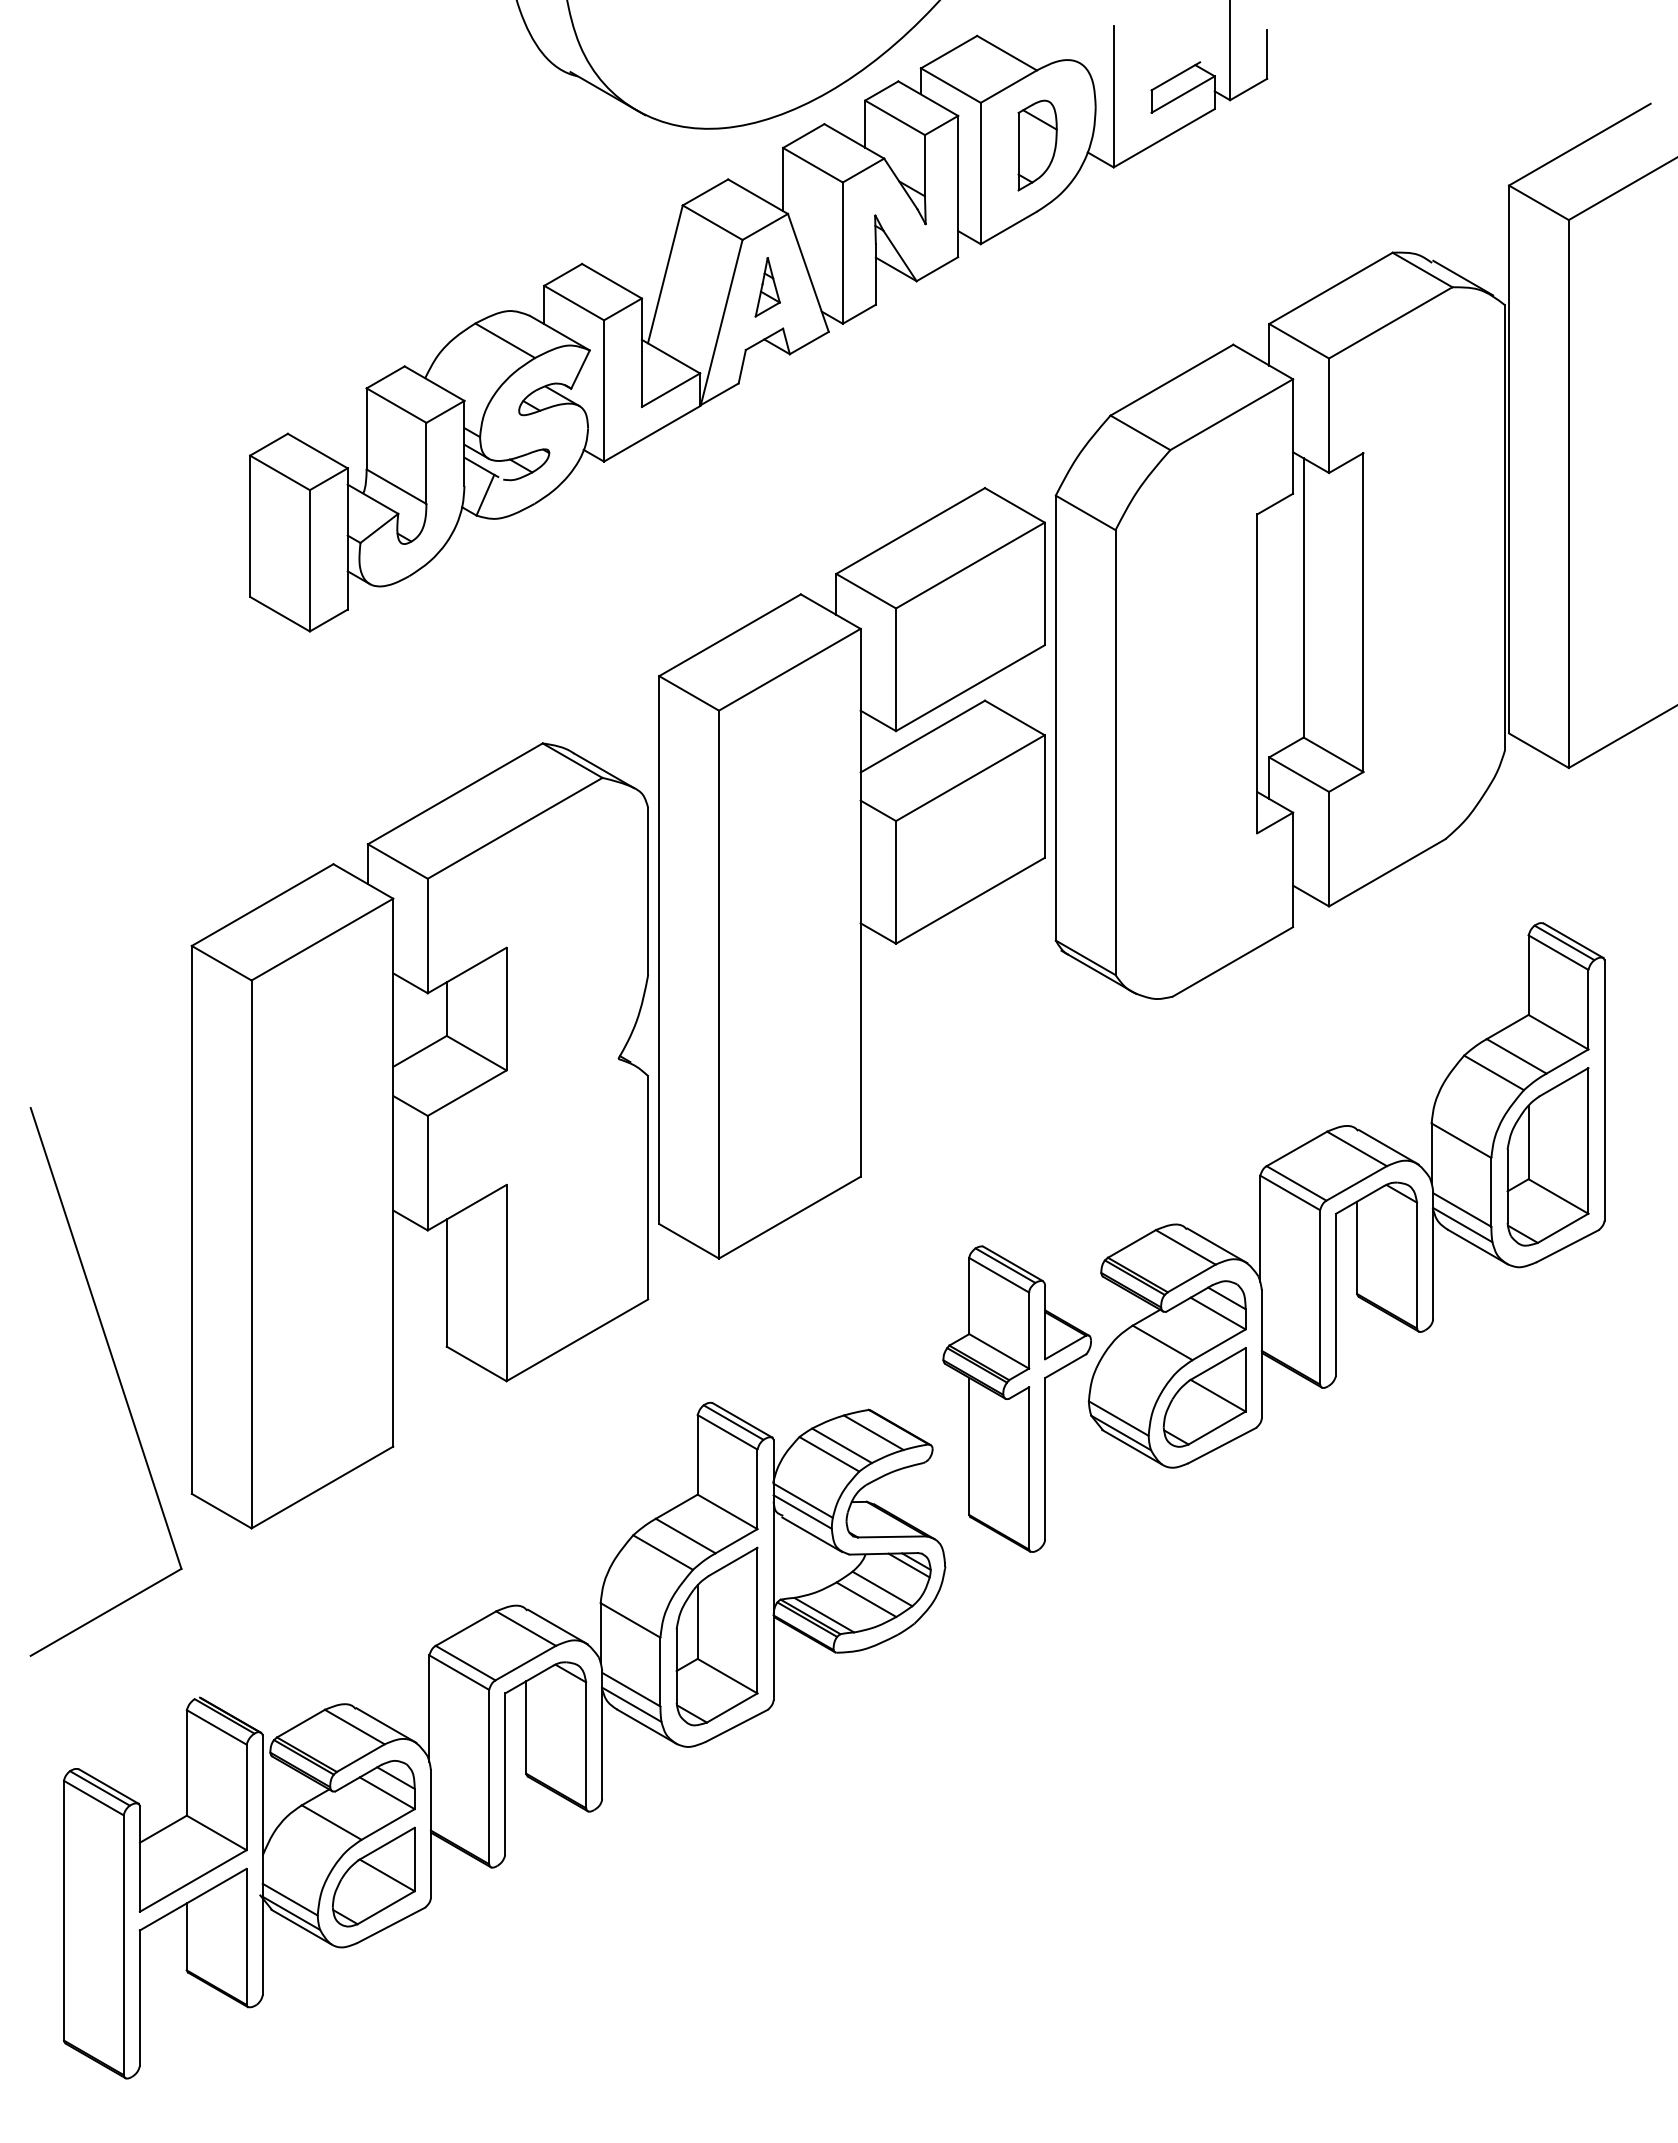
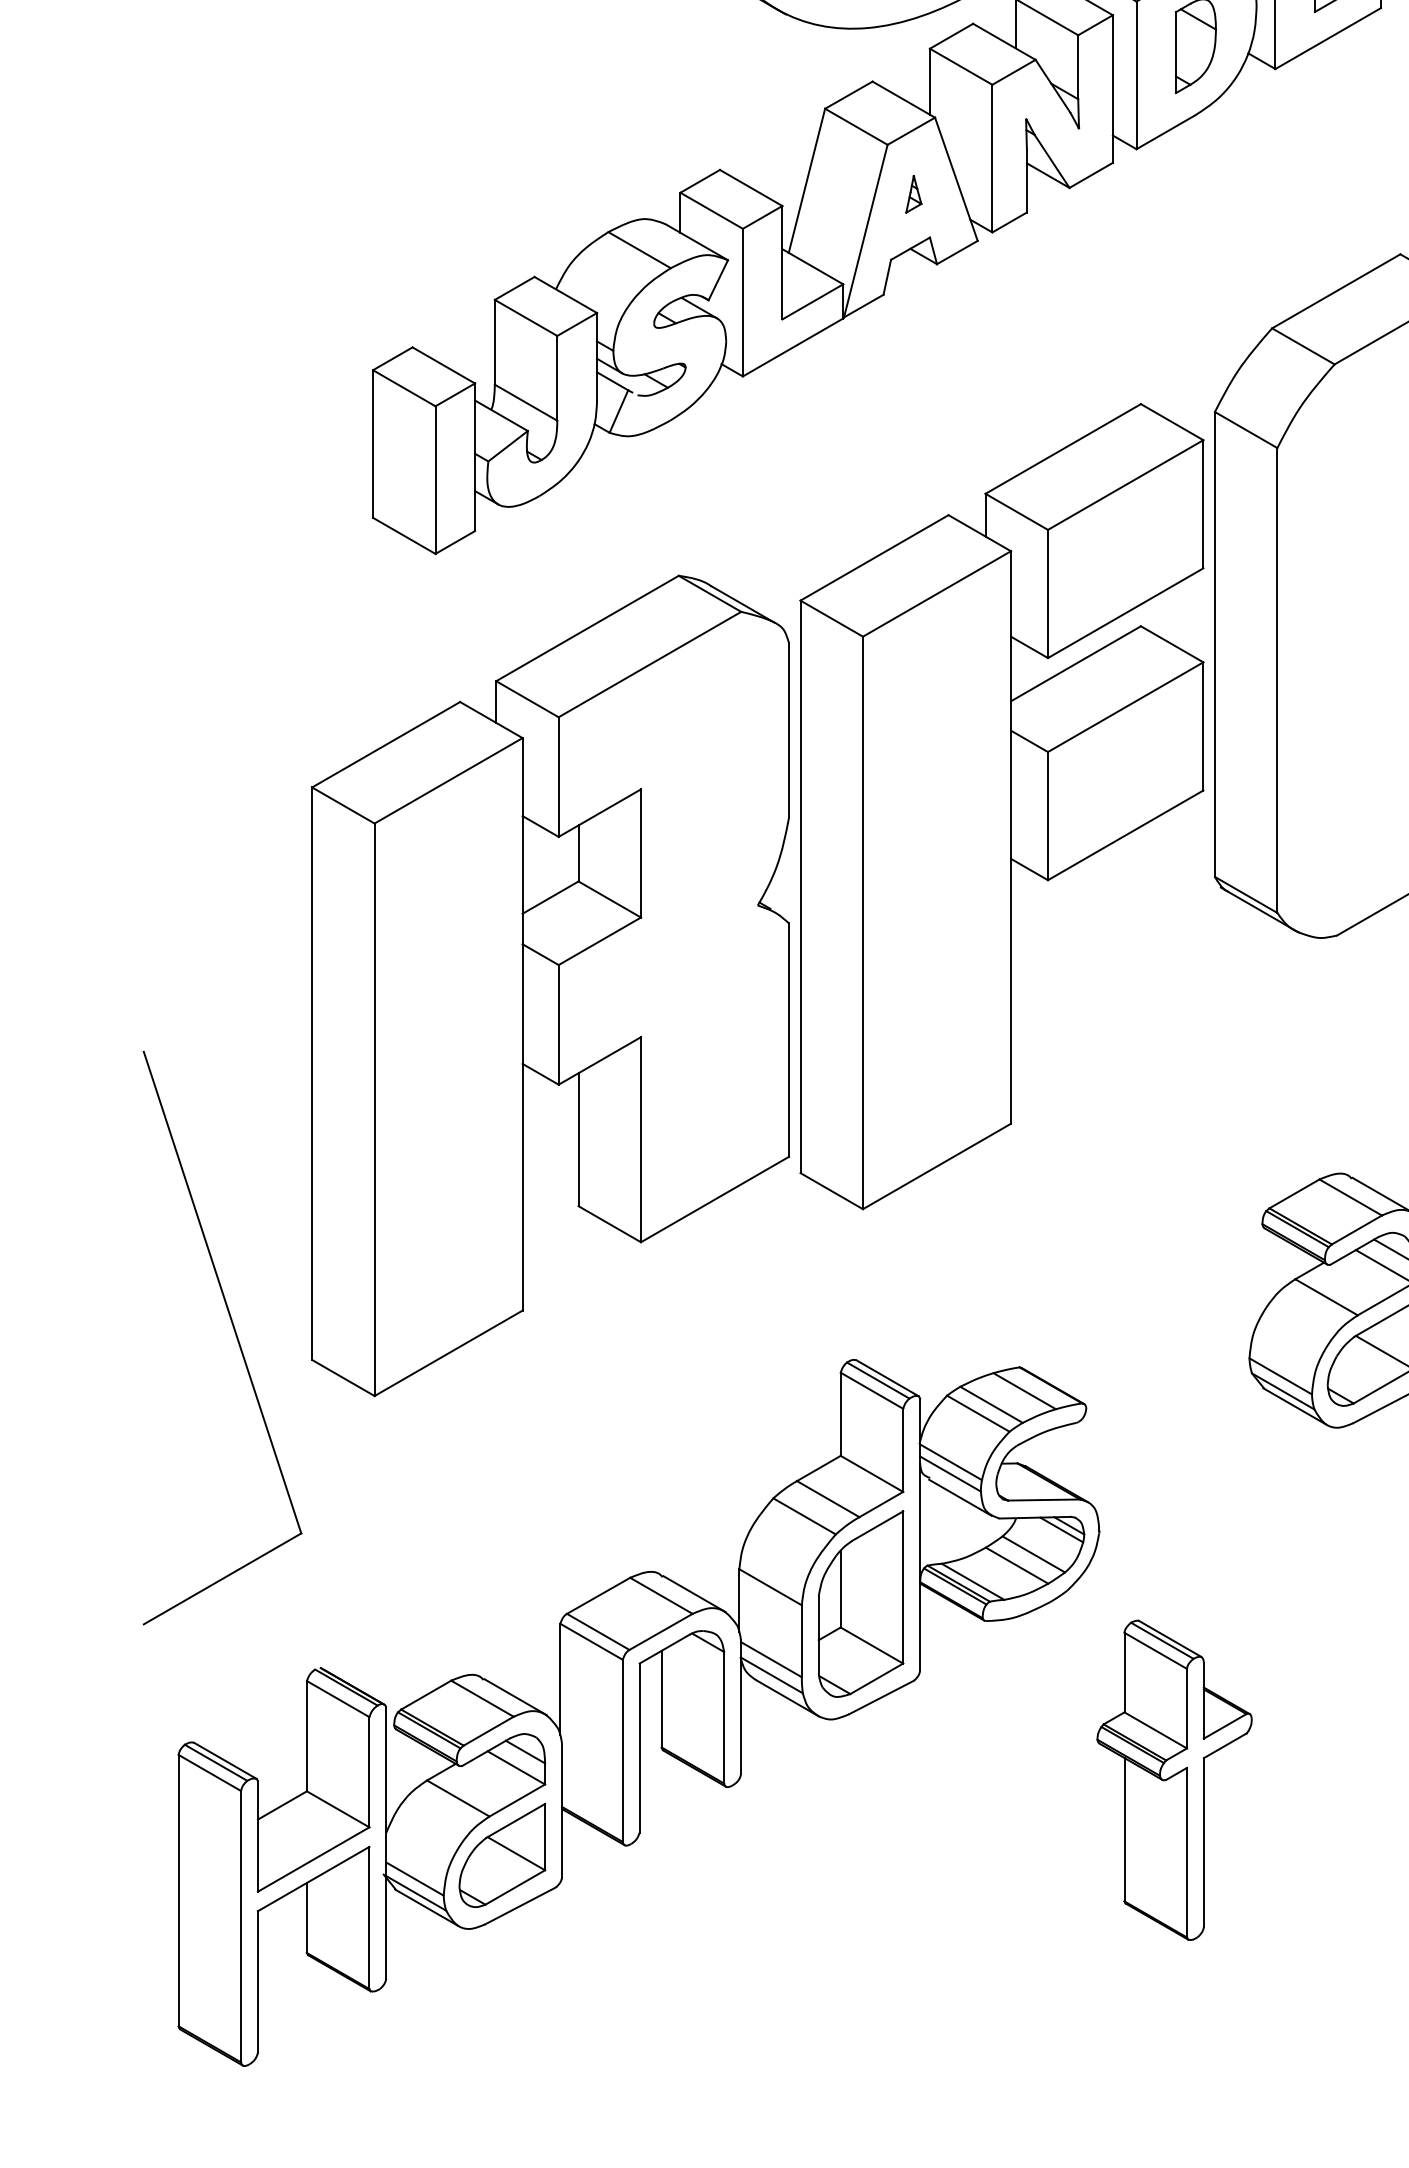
part: (767, 287) -> (913, 194), size x0.6
part: (419, 1135) -> (550, 985), moved
part: (1016, 1398) -> (1173, 1779), moved

